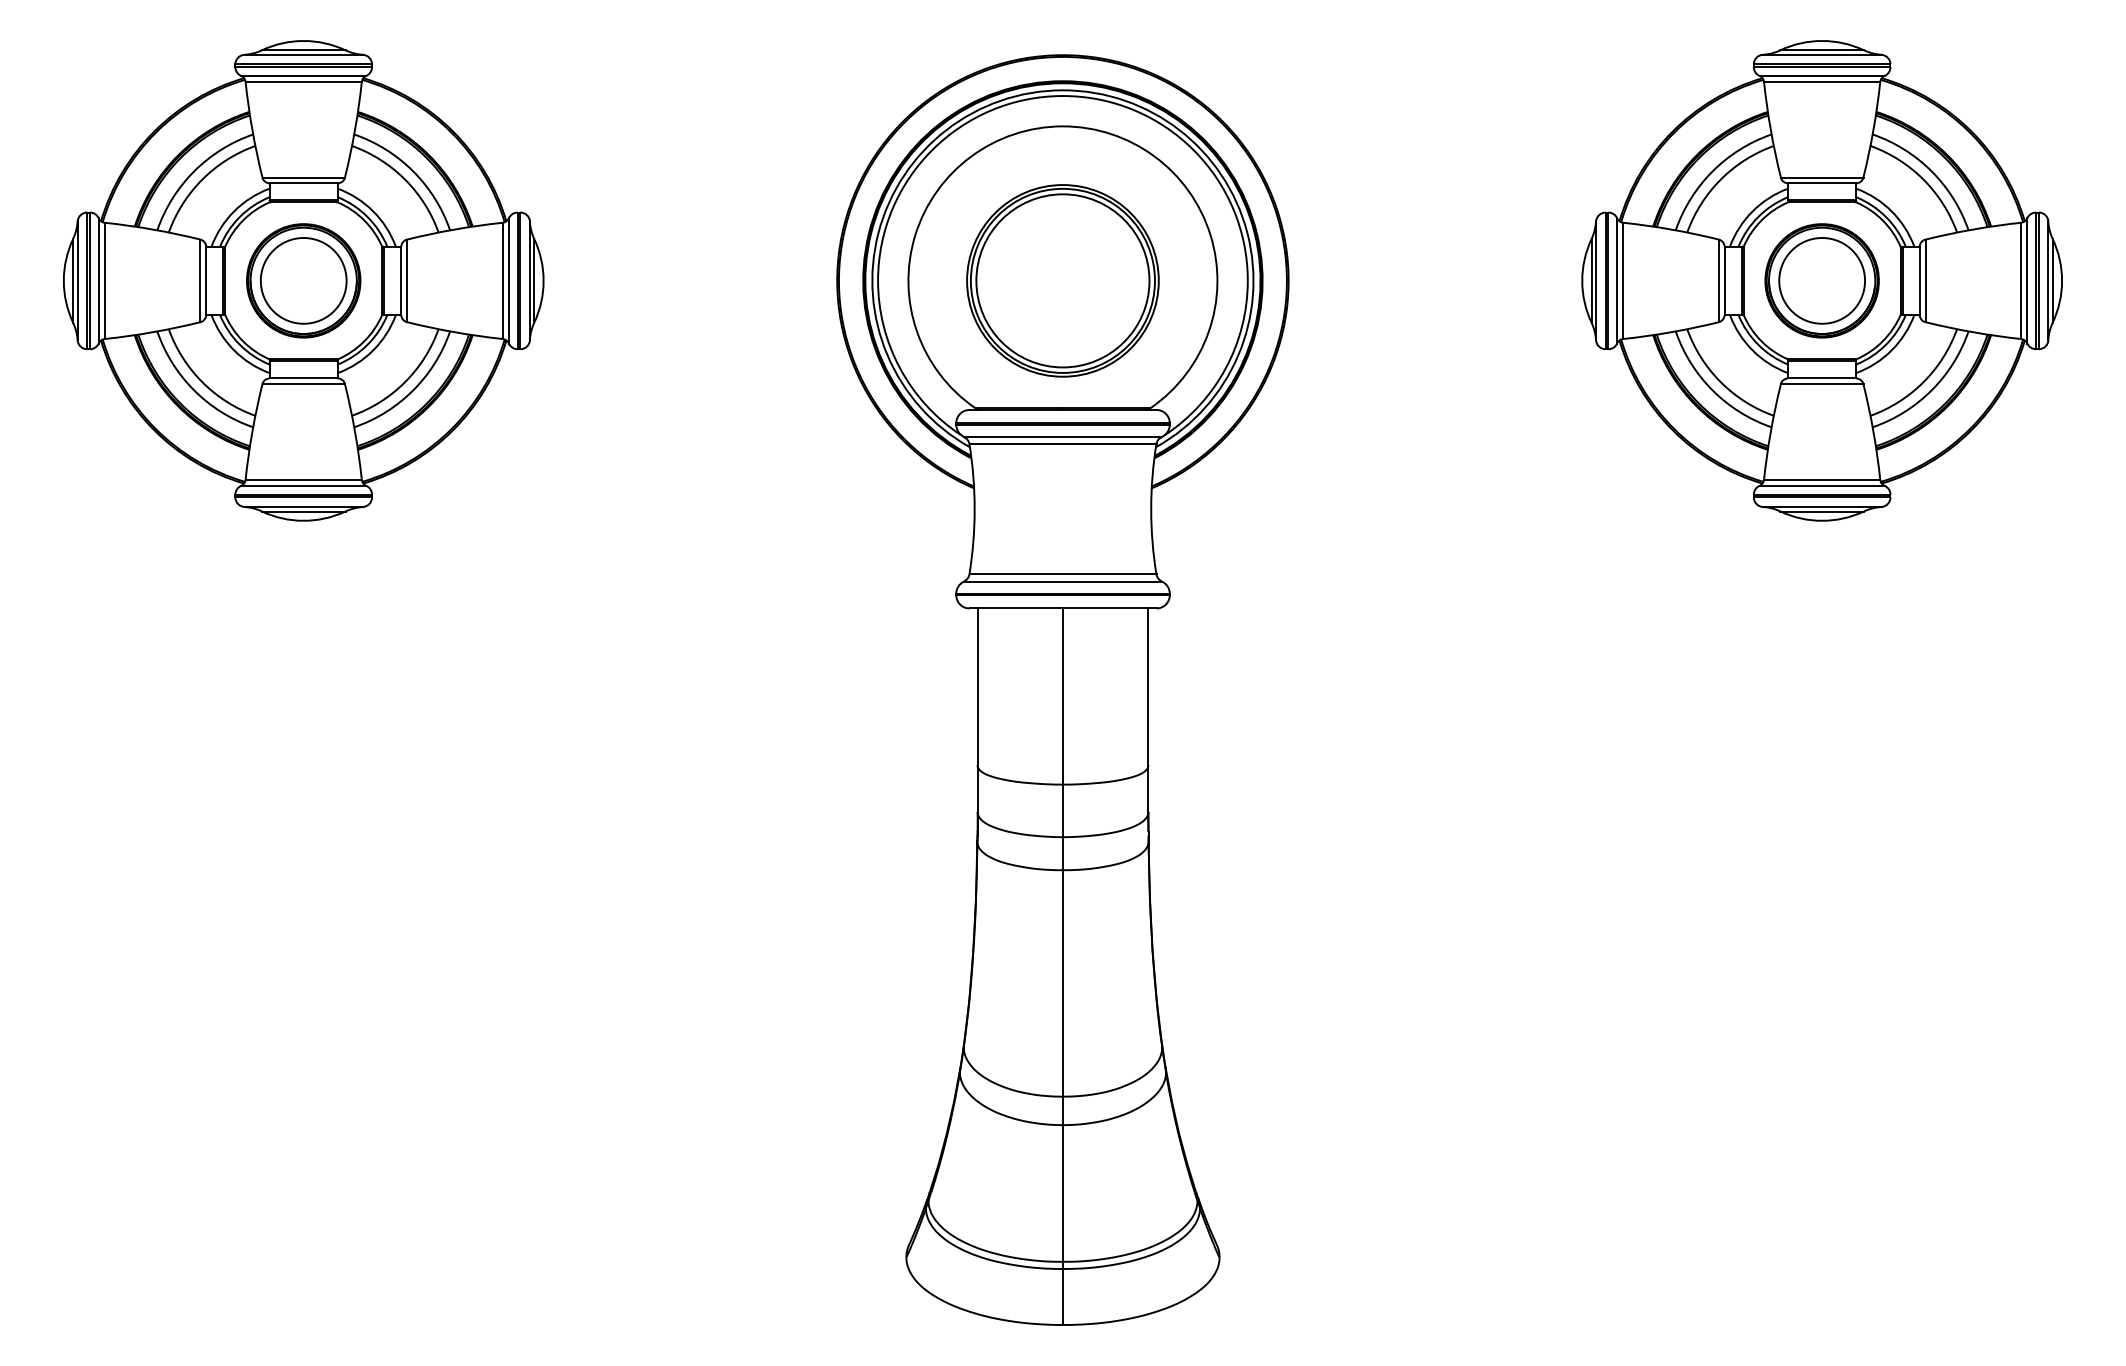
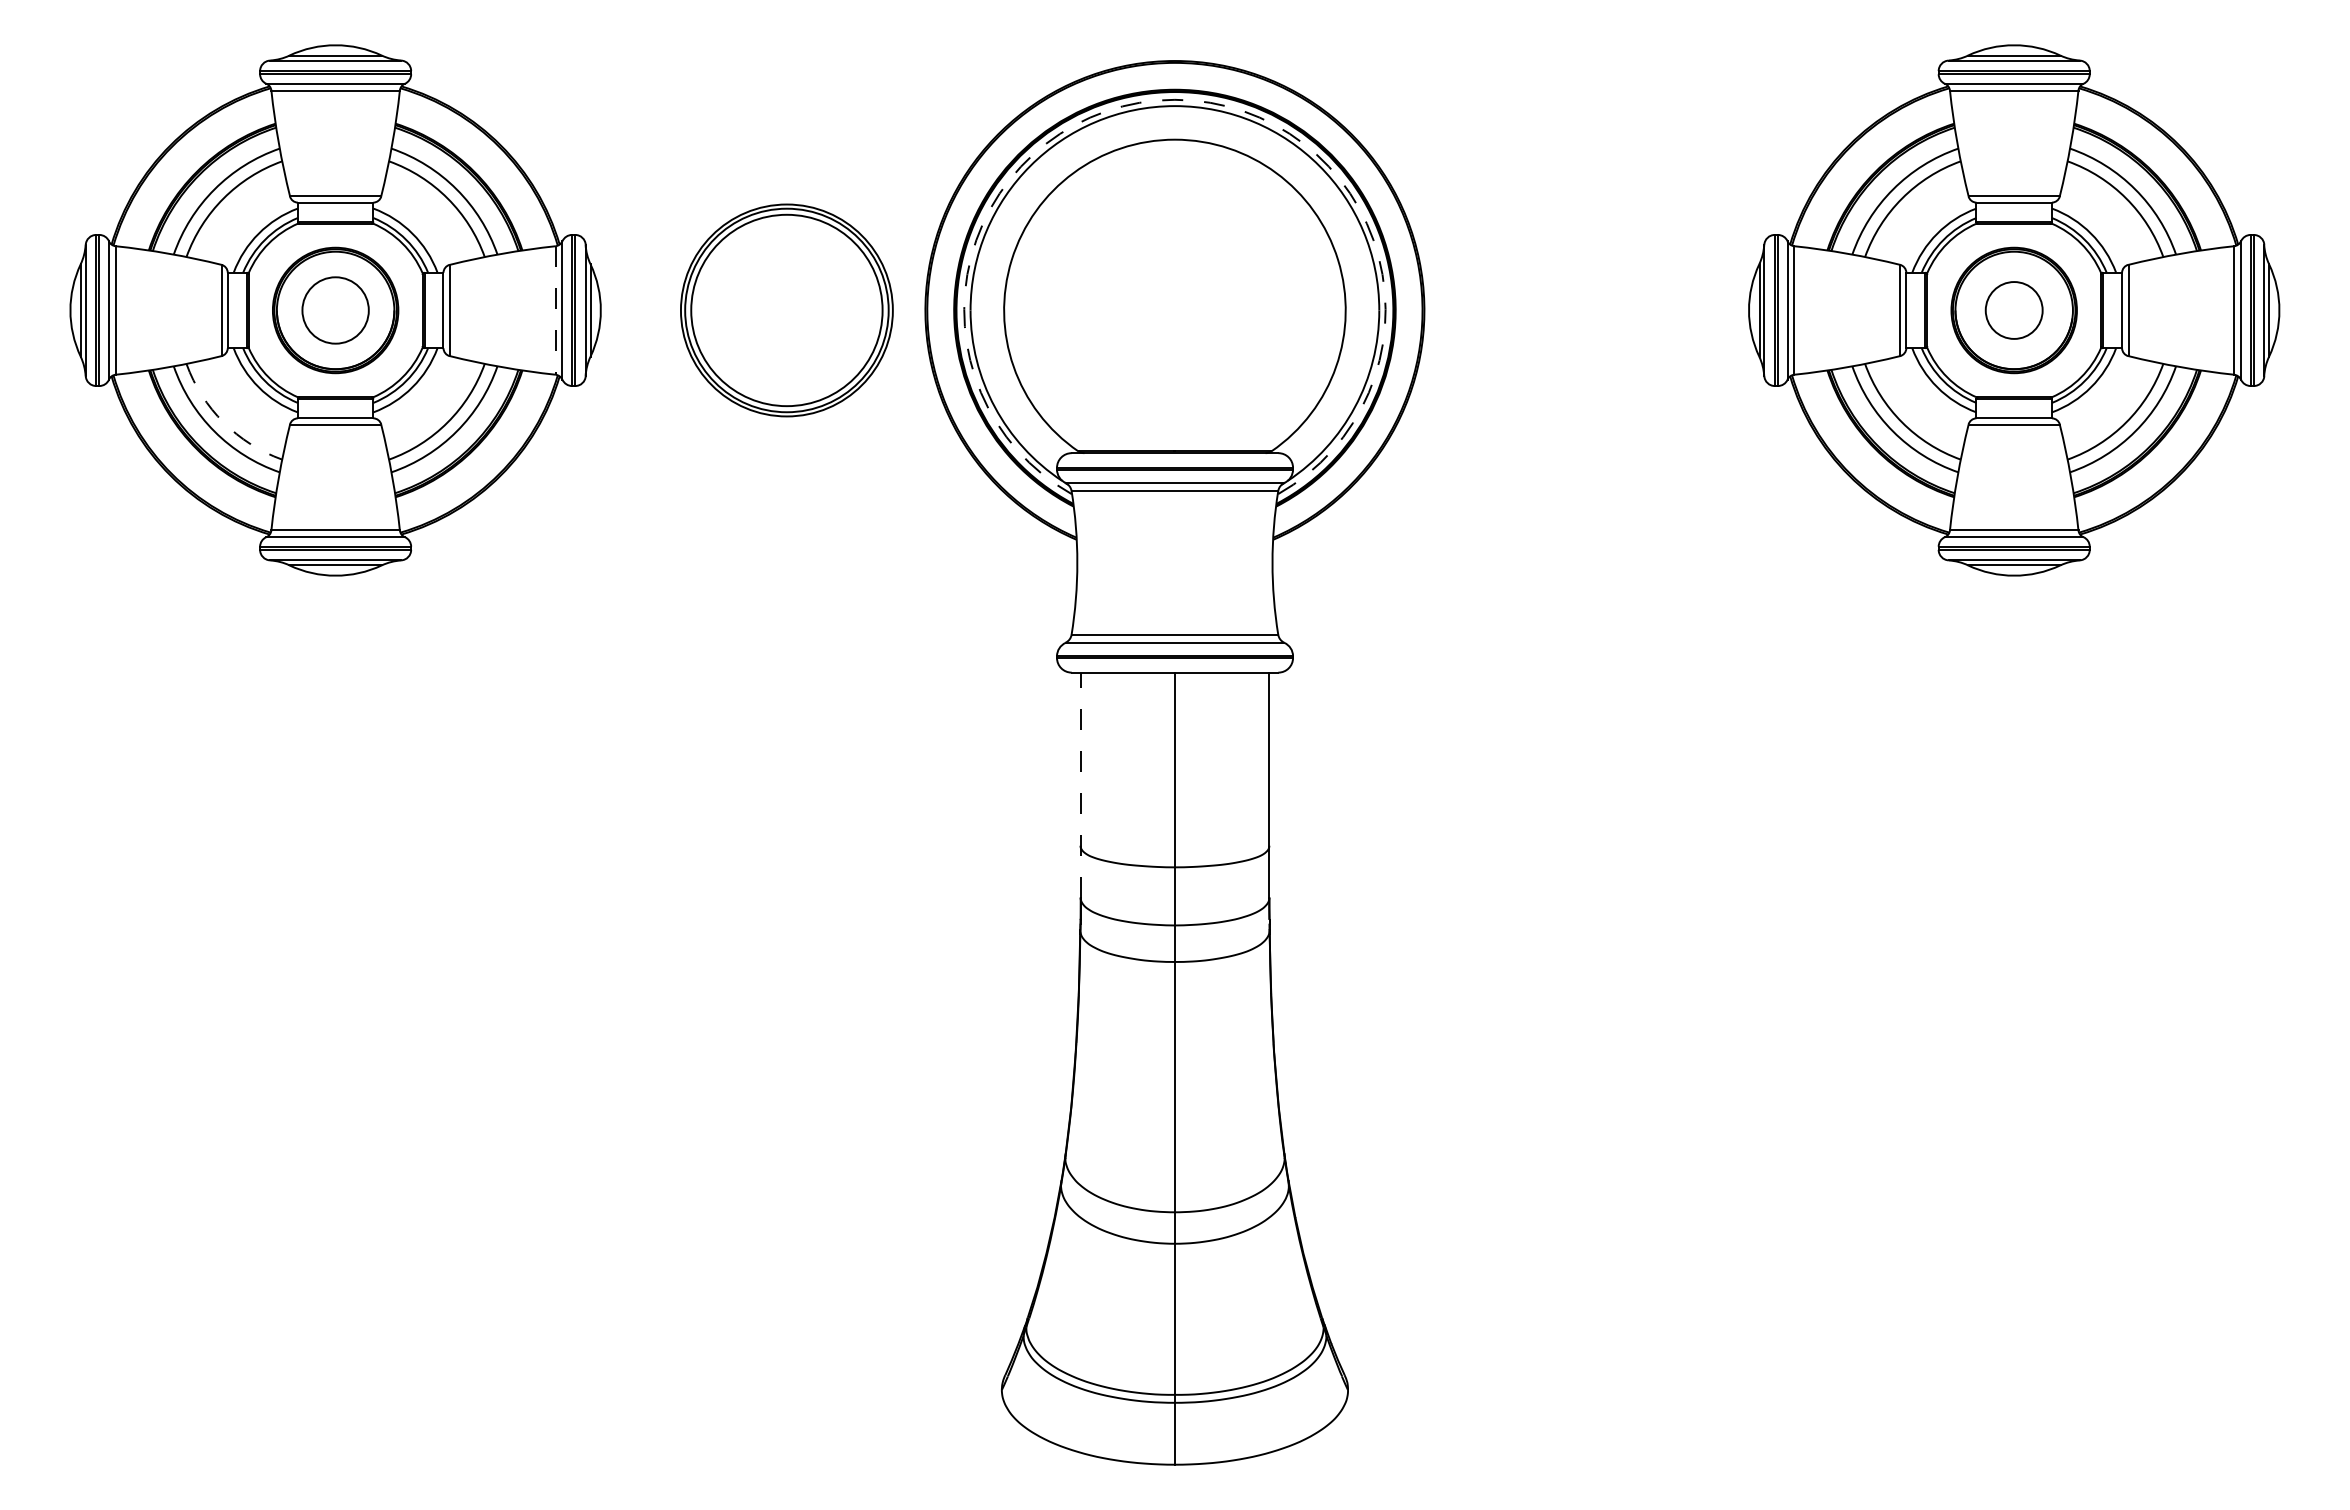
arc: (1062, 90) -> (1174, 99), solid -> dashed
circle: (303, 280) -> (335, 310), size x0.7
line: (502, 280) -> (555, 310), solid -> dashed
part: (1062, 280) -> (786, 310), moved
circle: (1821, 280) -> (2013, 310), size x0.6
arc: (202, 382) -> (223, 422), solid -> dashed
line: (977, 709) -> (1080, 784), solid -> dashed

